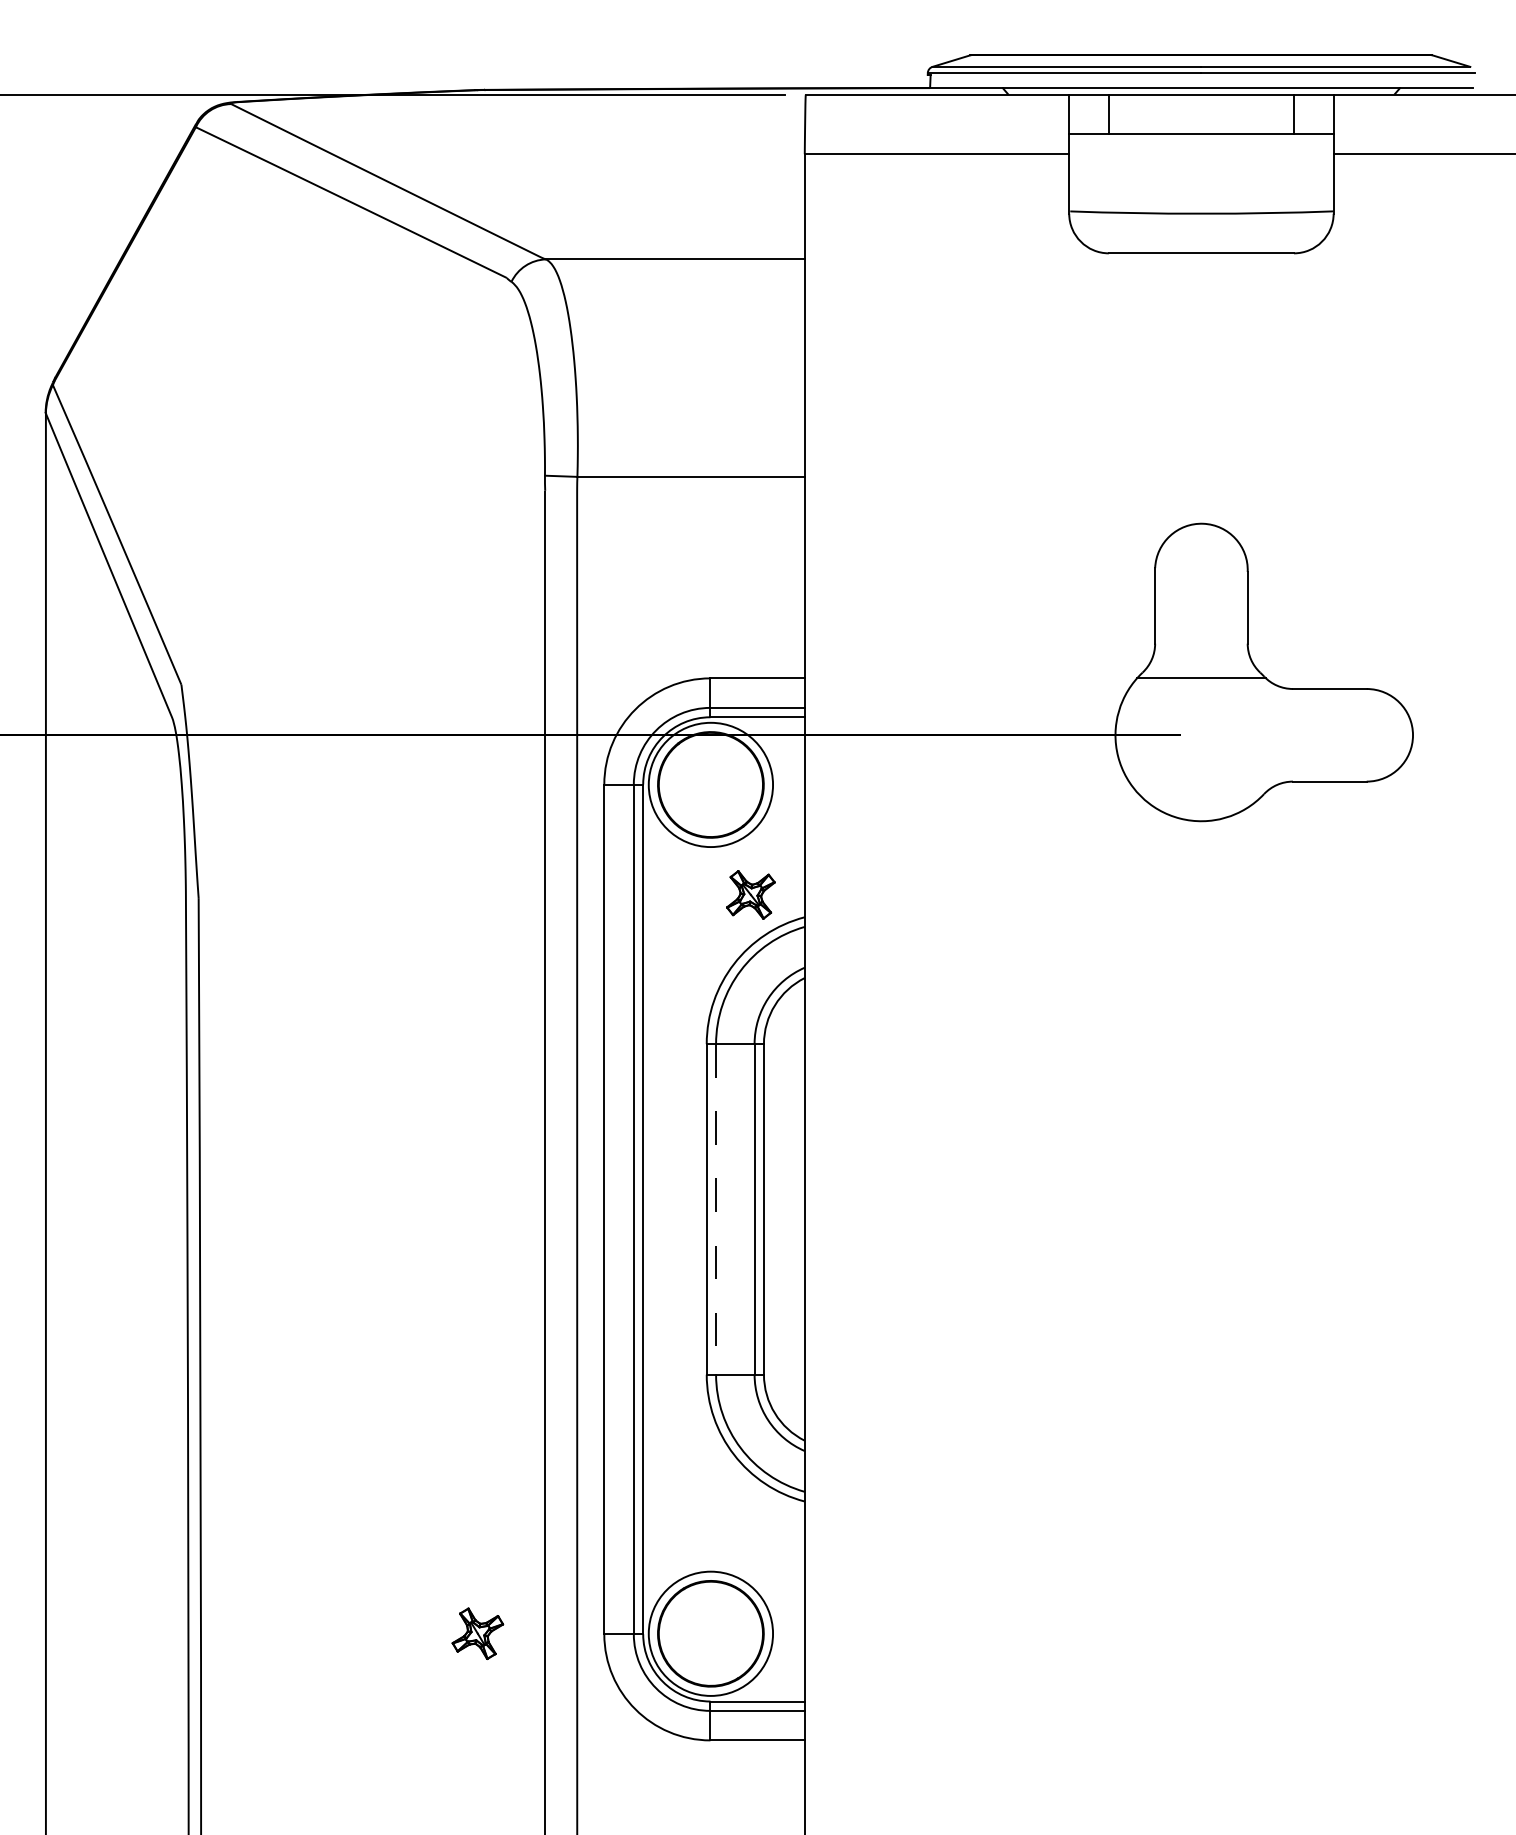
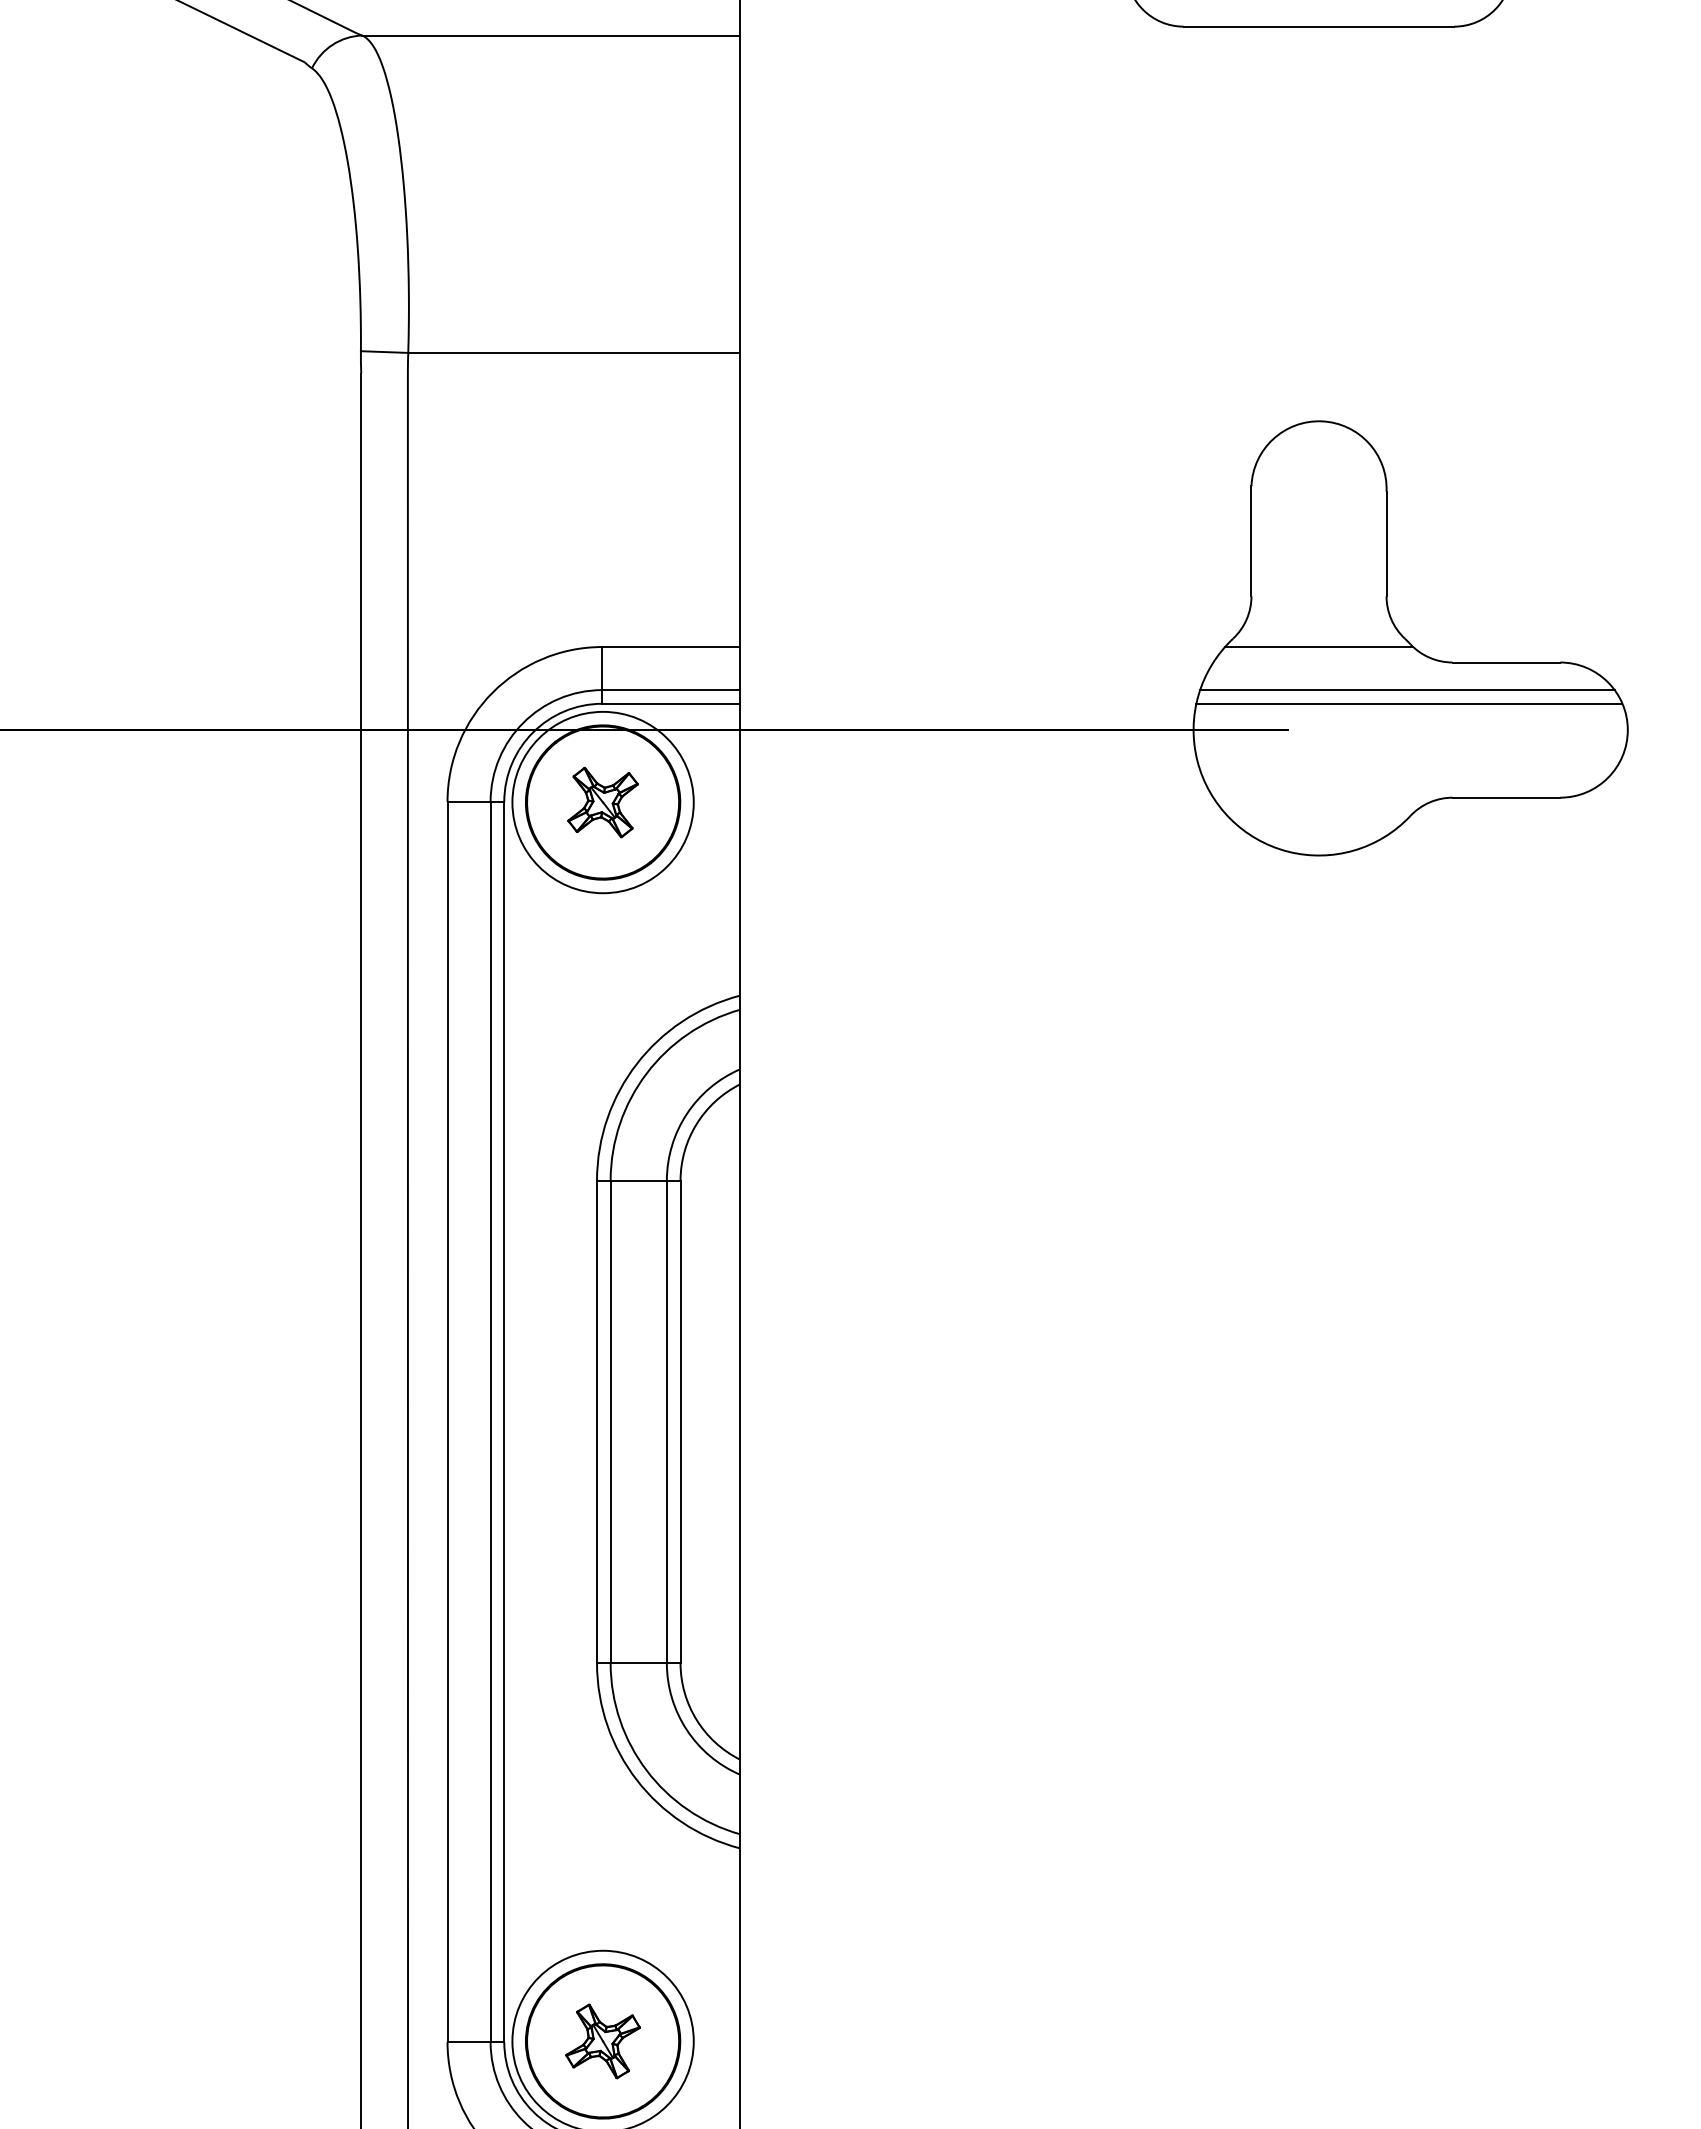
line: (1261, 707) -> (1406, 689), added
line: (1263, 717) -> (1409, 704), added
part: (750, 894) -> (602, 801), moved
line: (716, 1209) -> (611, 1422), dashed -> solid
part: (477, 1633) -> (602, 2041), moved

